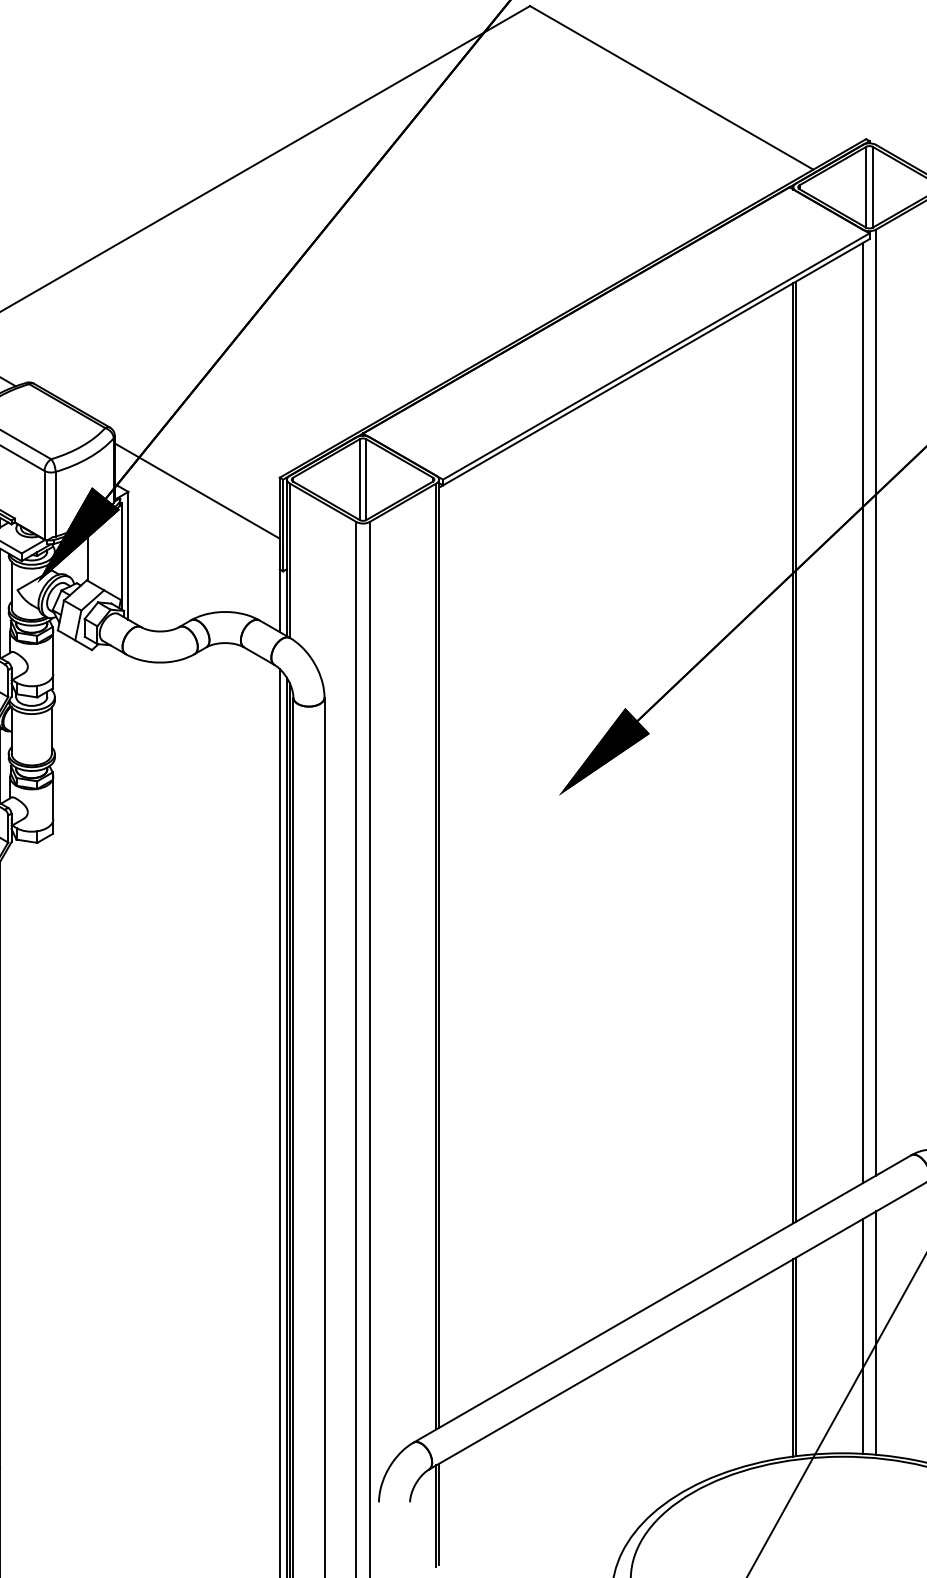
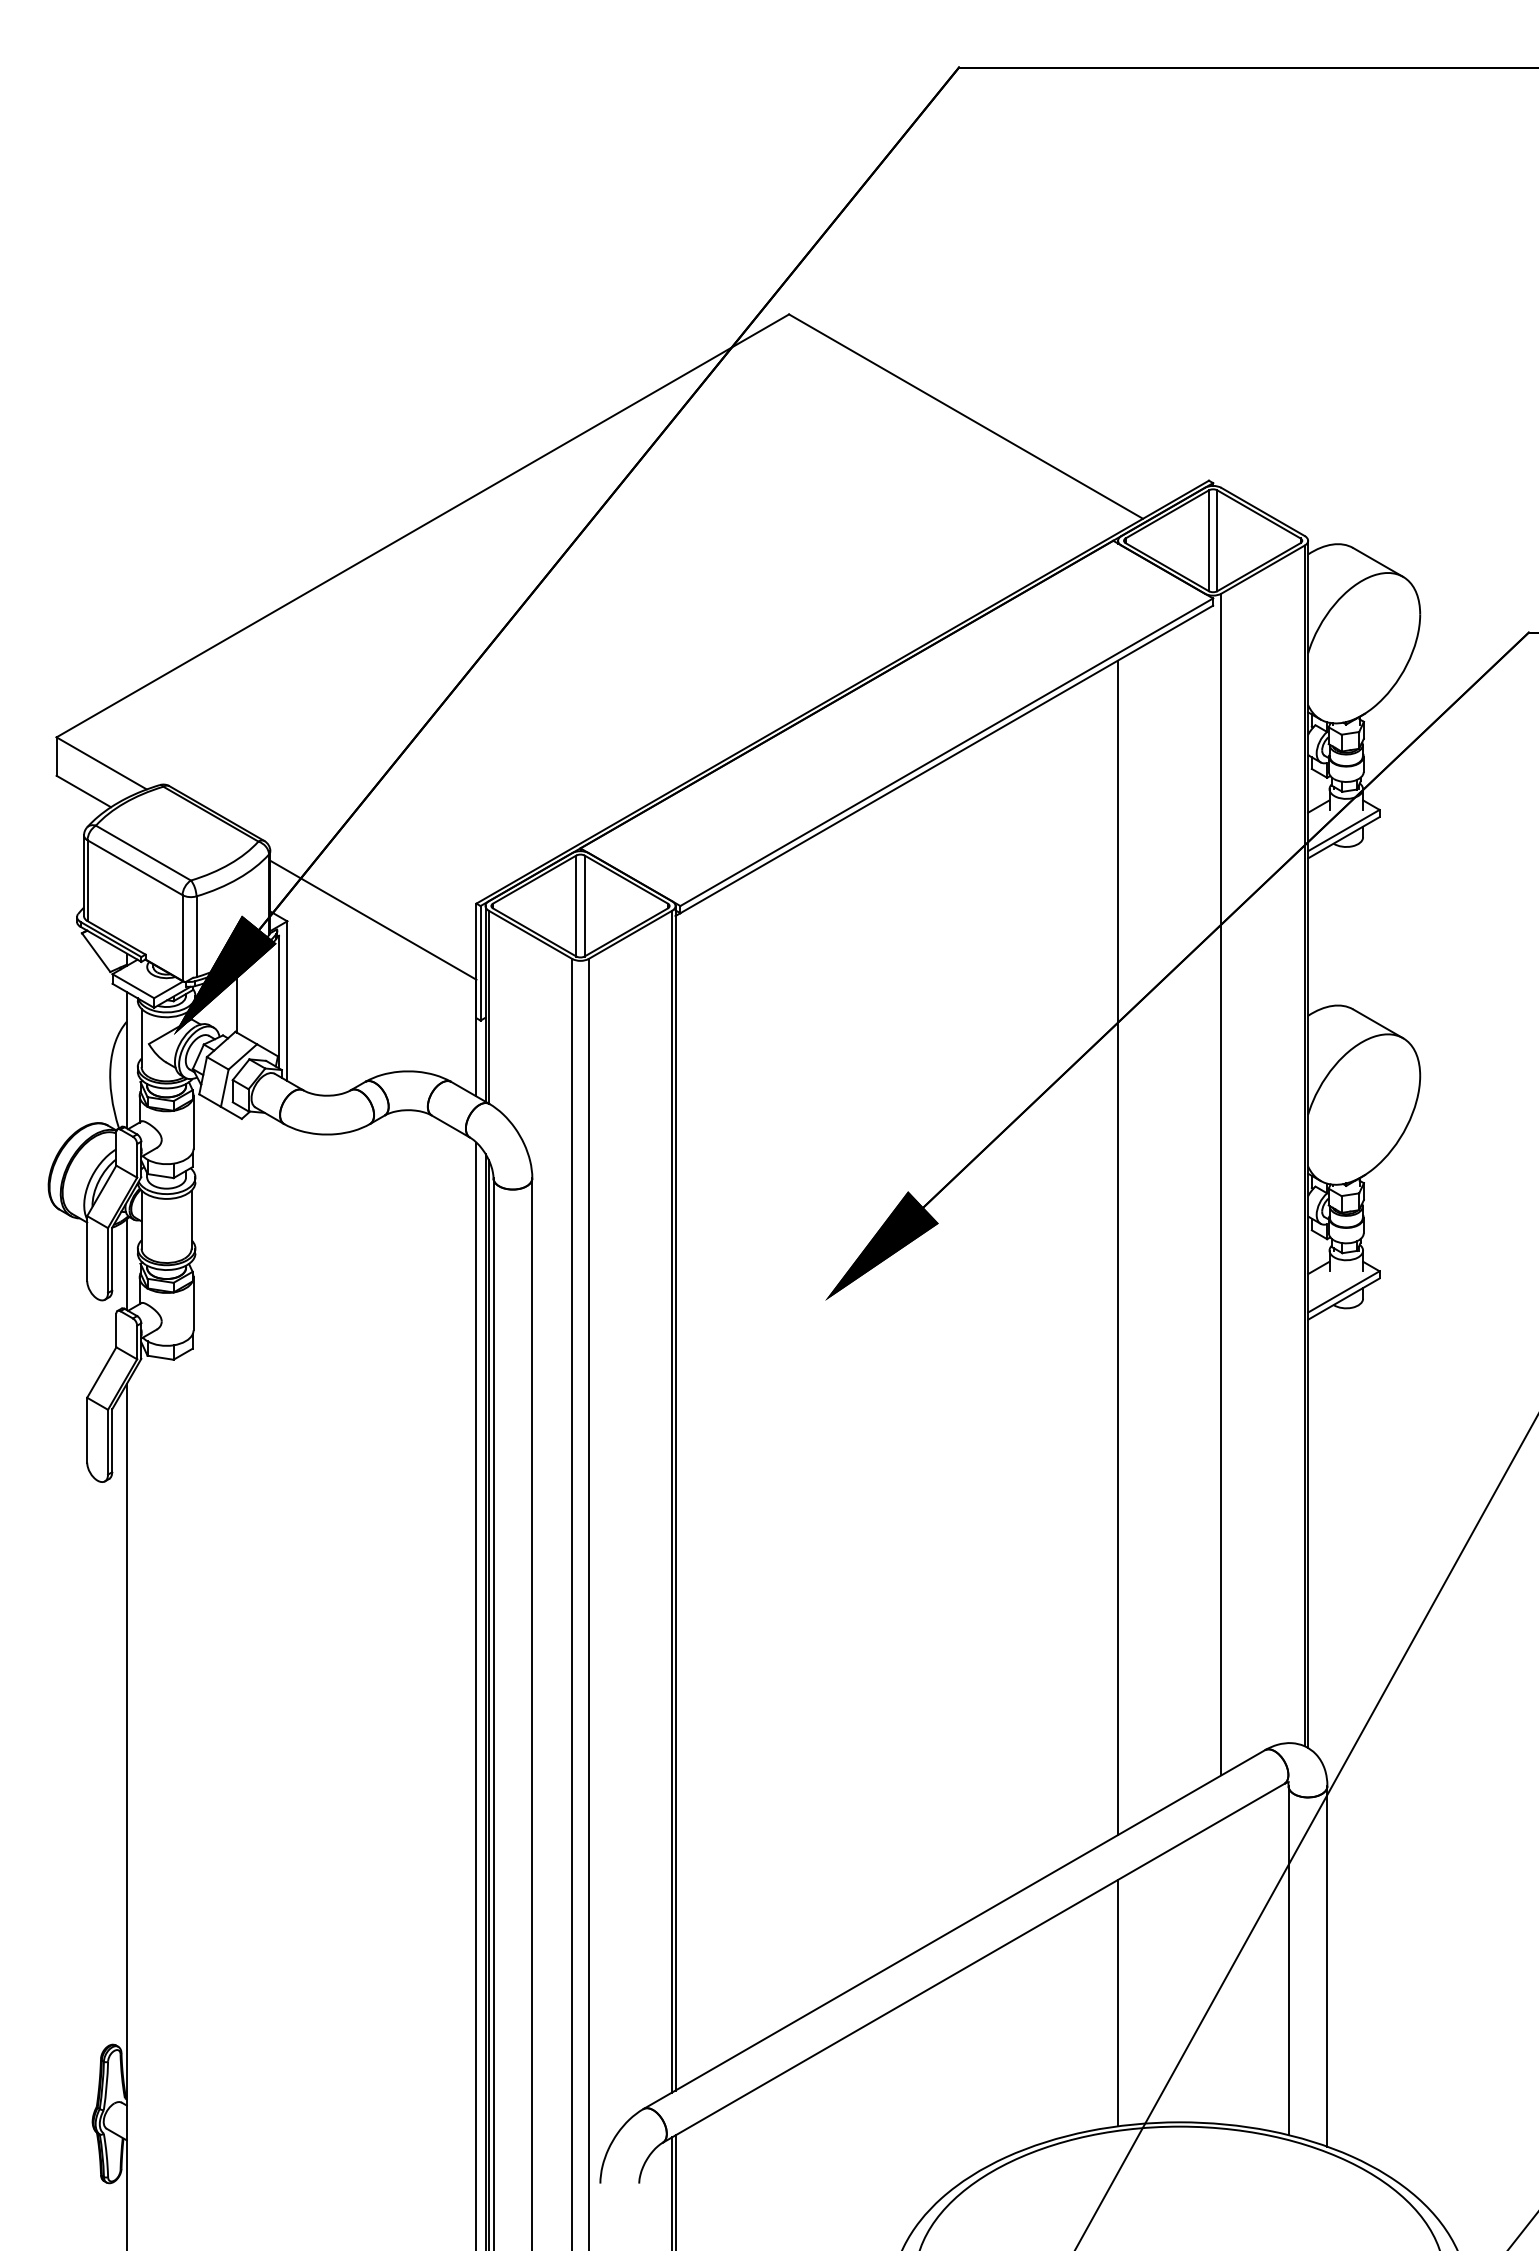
line: (862, 712) -> (1204, 1197), removed
line: (796, 751) -> (1121, 1245), removed
line: (876, 1333) -> (1221, 1972), removed
line: (862, 1335) -> (1204, 1975), removed
line: (796, 1356) -> (1121, 2001), removed

